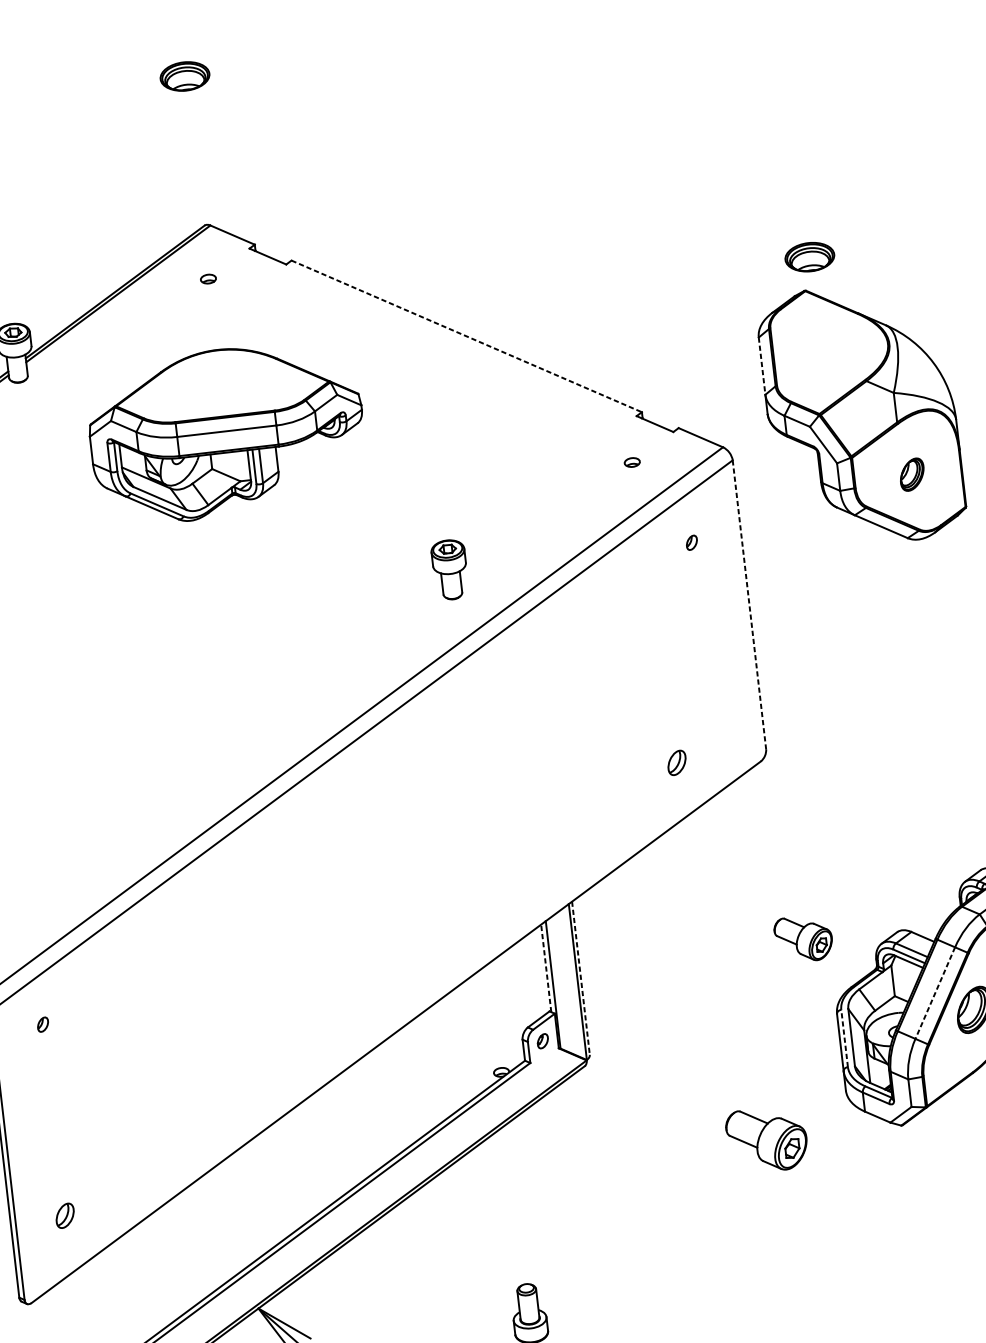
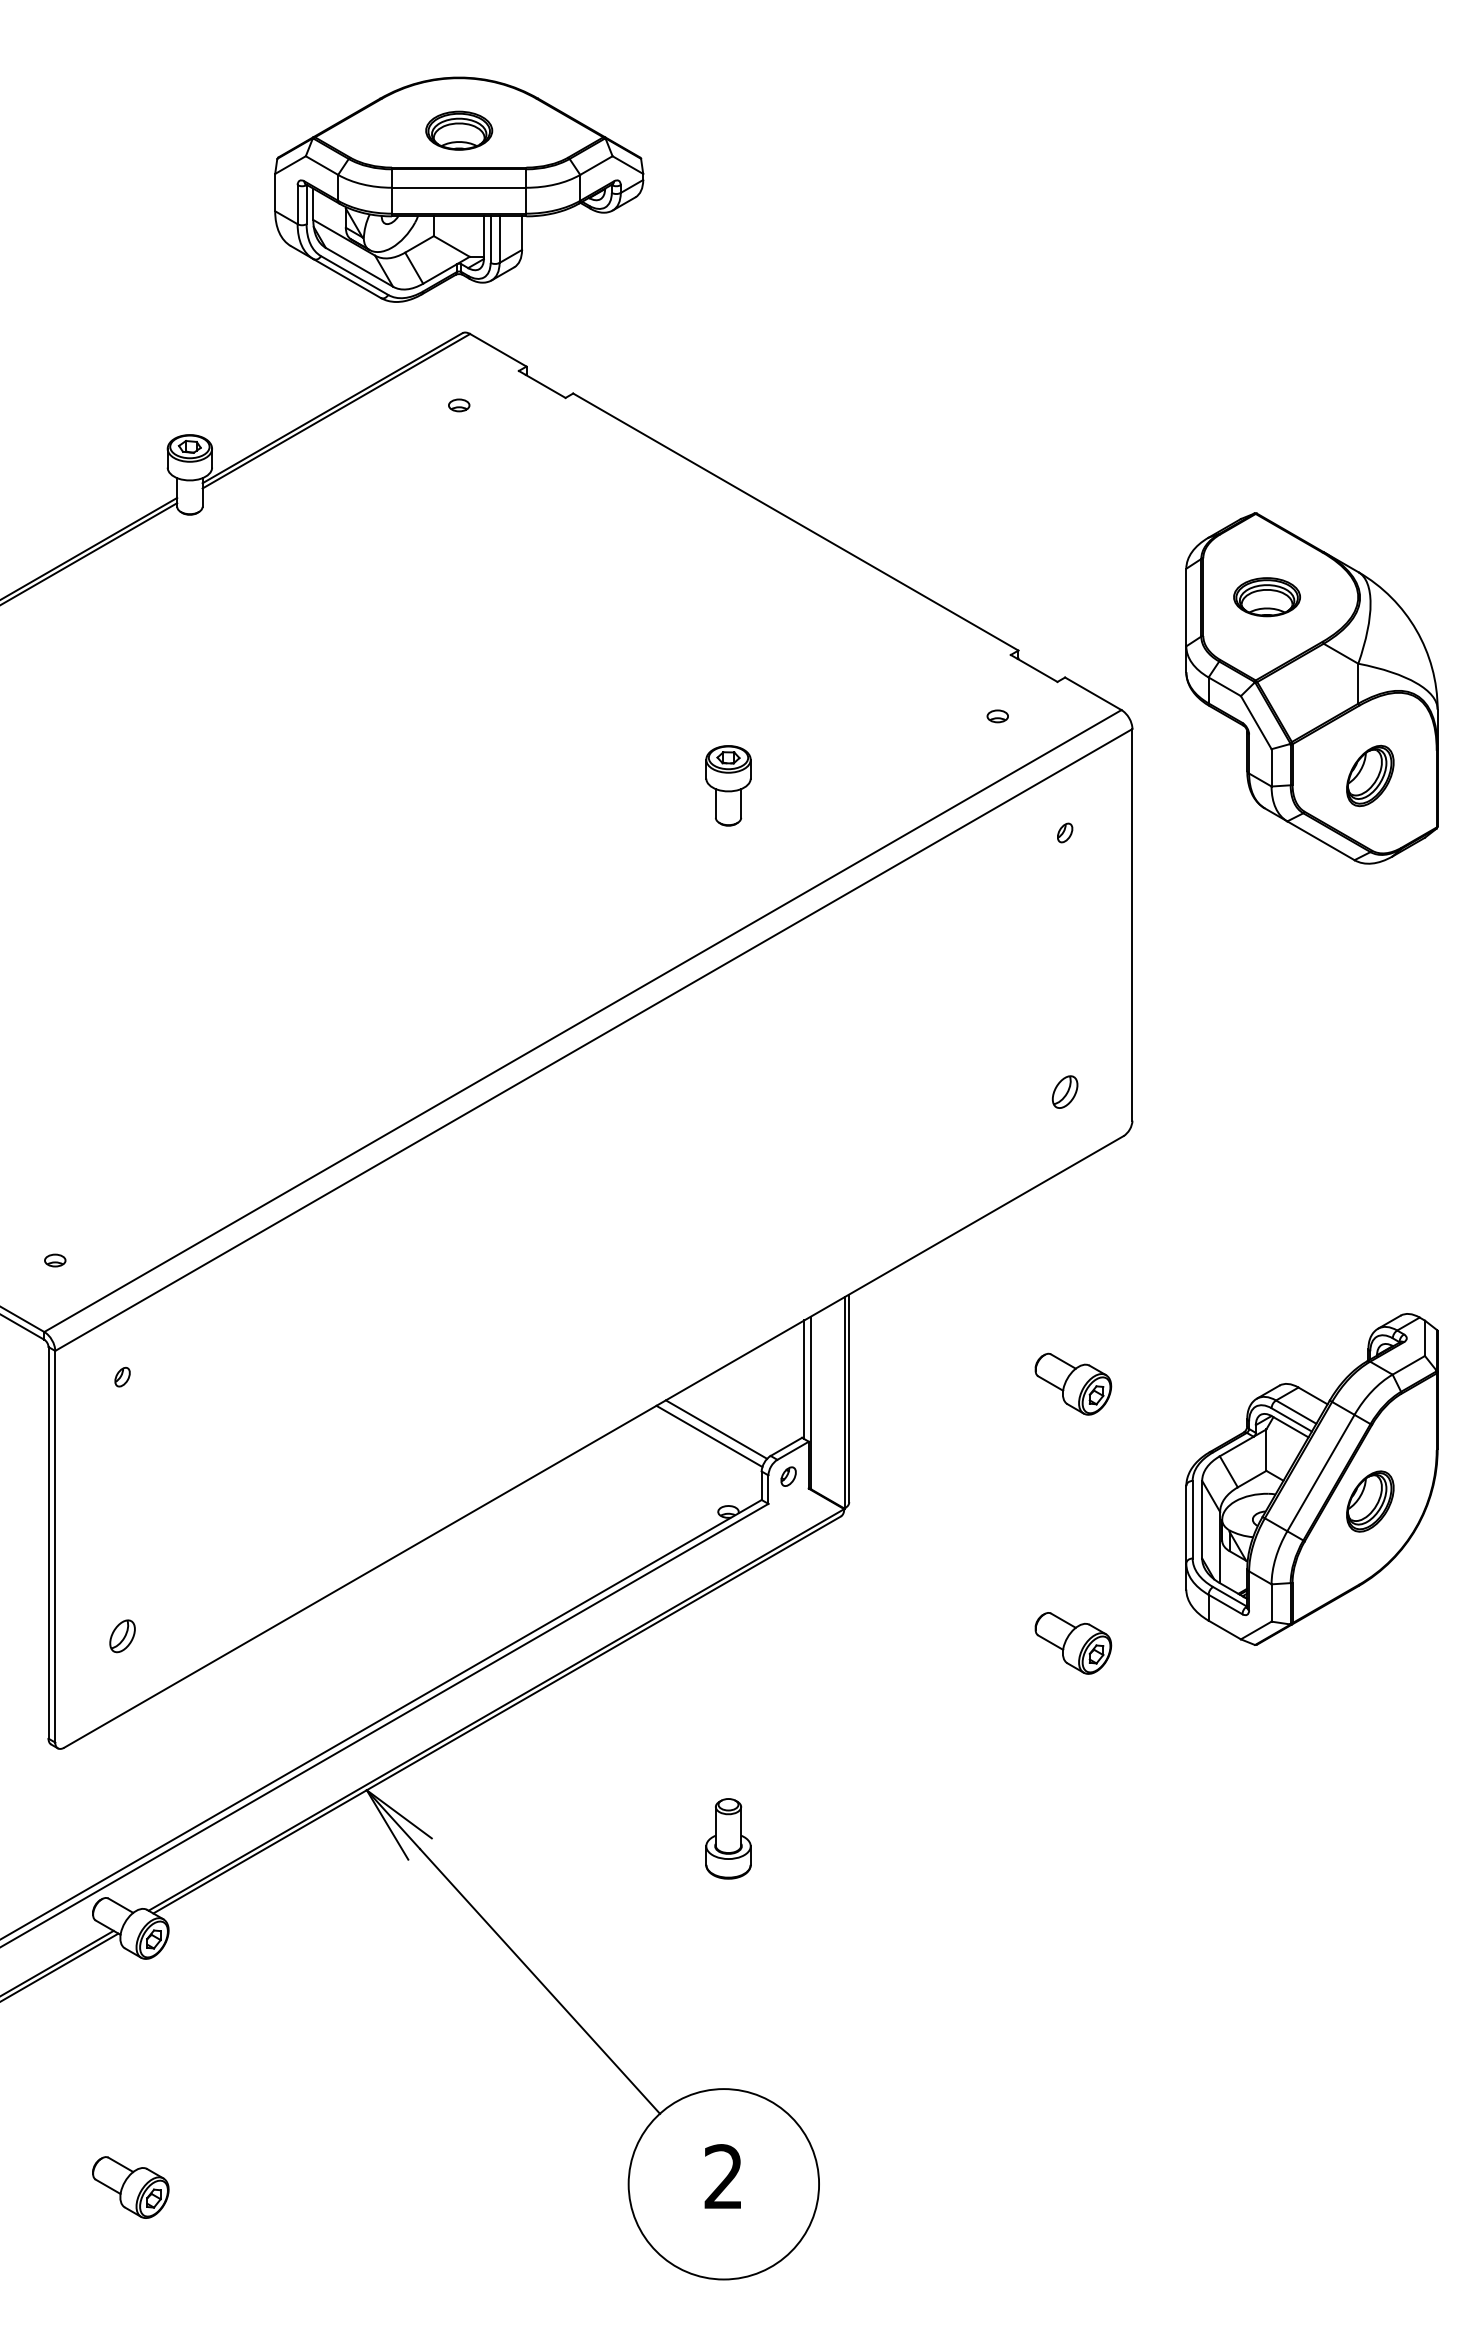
part: (809, 257) -> (1266, 597), moved
line: (467, 336) -> (796, 522), dashed -> solid
line: (762, 366) -> (1186, 607), dashed -> solid
part: (227, 432) -> (459, 189), moved
part: (912, 474) -> (1370, 775), size x1.43
part: (450, 569) -> (728, 785), moved
line: (749, 604) -> (1132, 924), dashed -> solid
part: (676, 762) -> (1064, 1091), moved
part: (803, 938) -> (1073, 1383), moved
line: (546, 968) -> (804, 1379), dashed -> solid
line: (581, 978) -> (849, 1398), dashed -> solid
line: (934, 993) -> (1320, 1473), dashed -> solid
line: (485, 1012) -> (716, 1429), added
line: (481, 1018) -> (709, 1436), added
line: (844, 1038) -> (1192, 1519), dashed -> solid
part: (767, 1139) -> (1073, 1643), size x0.71

